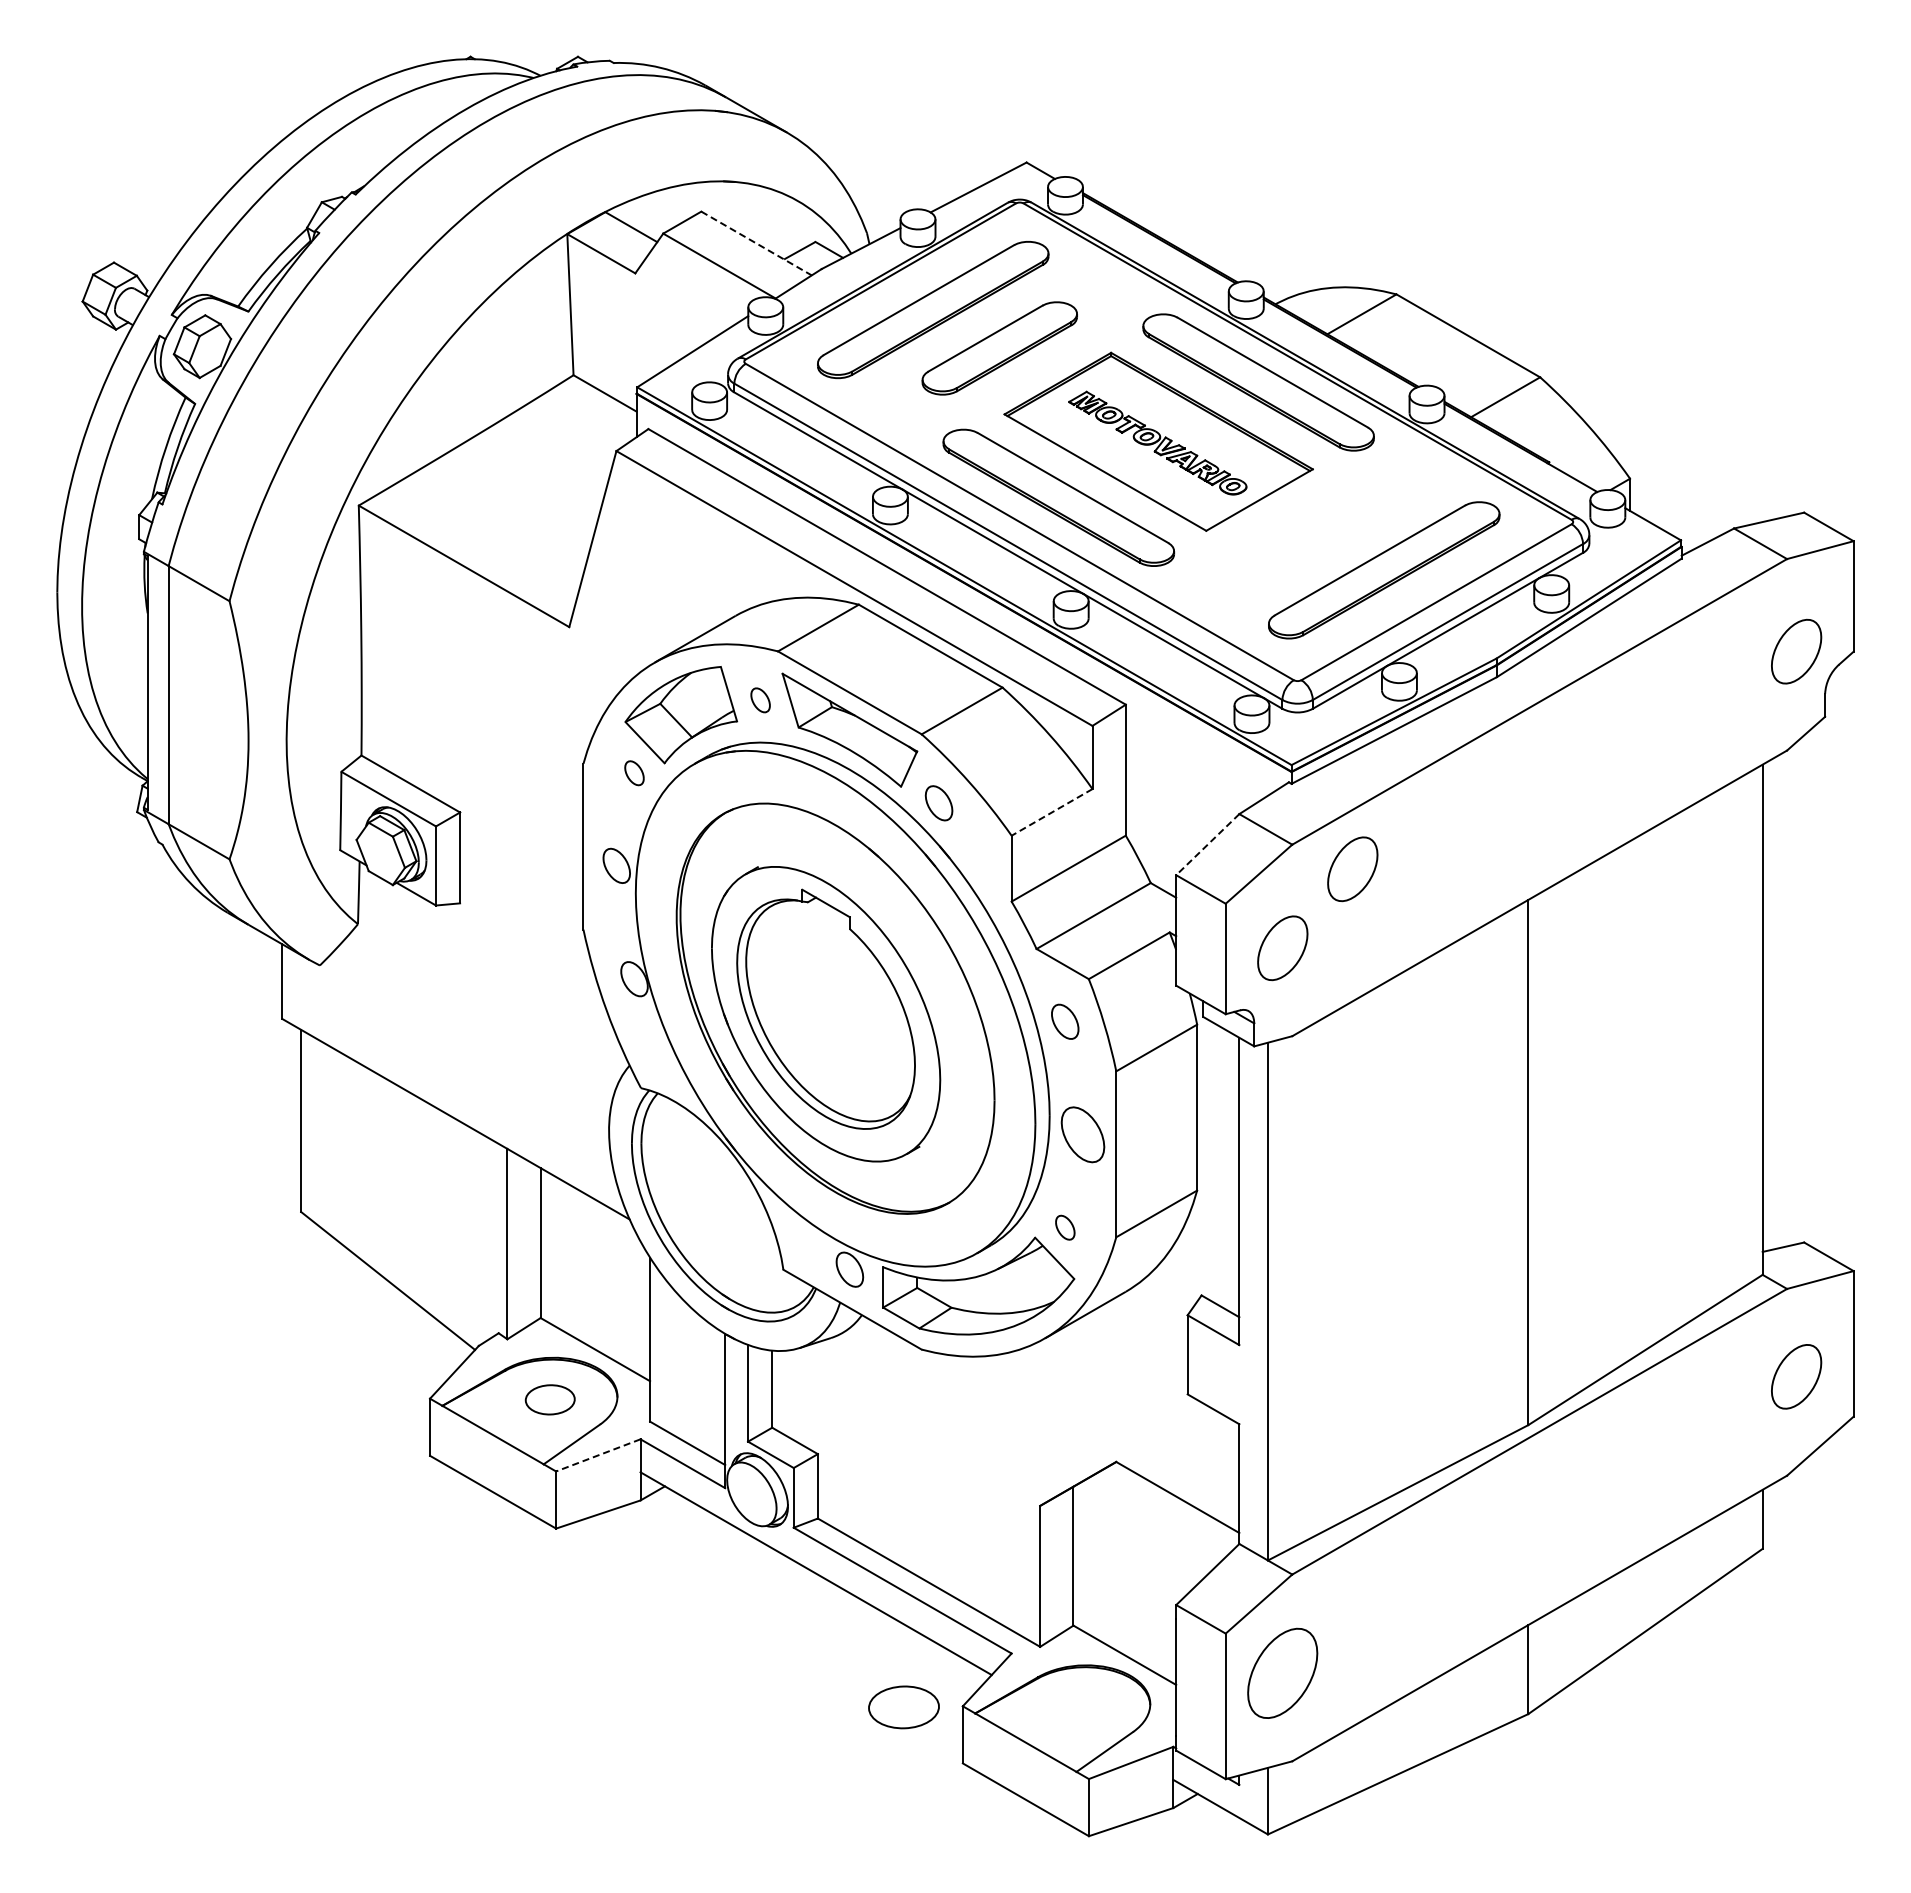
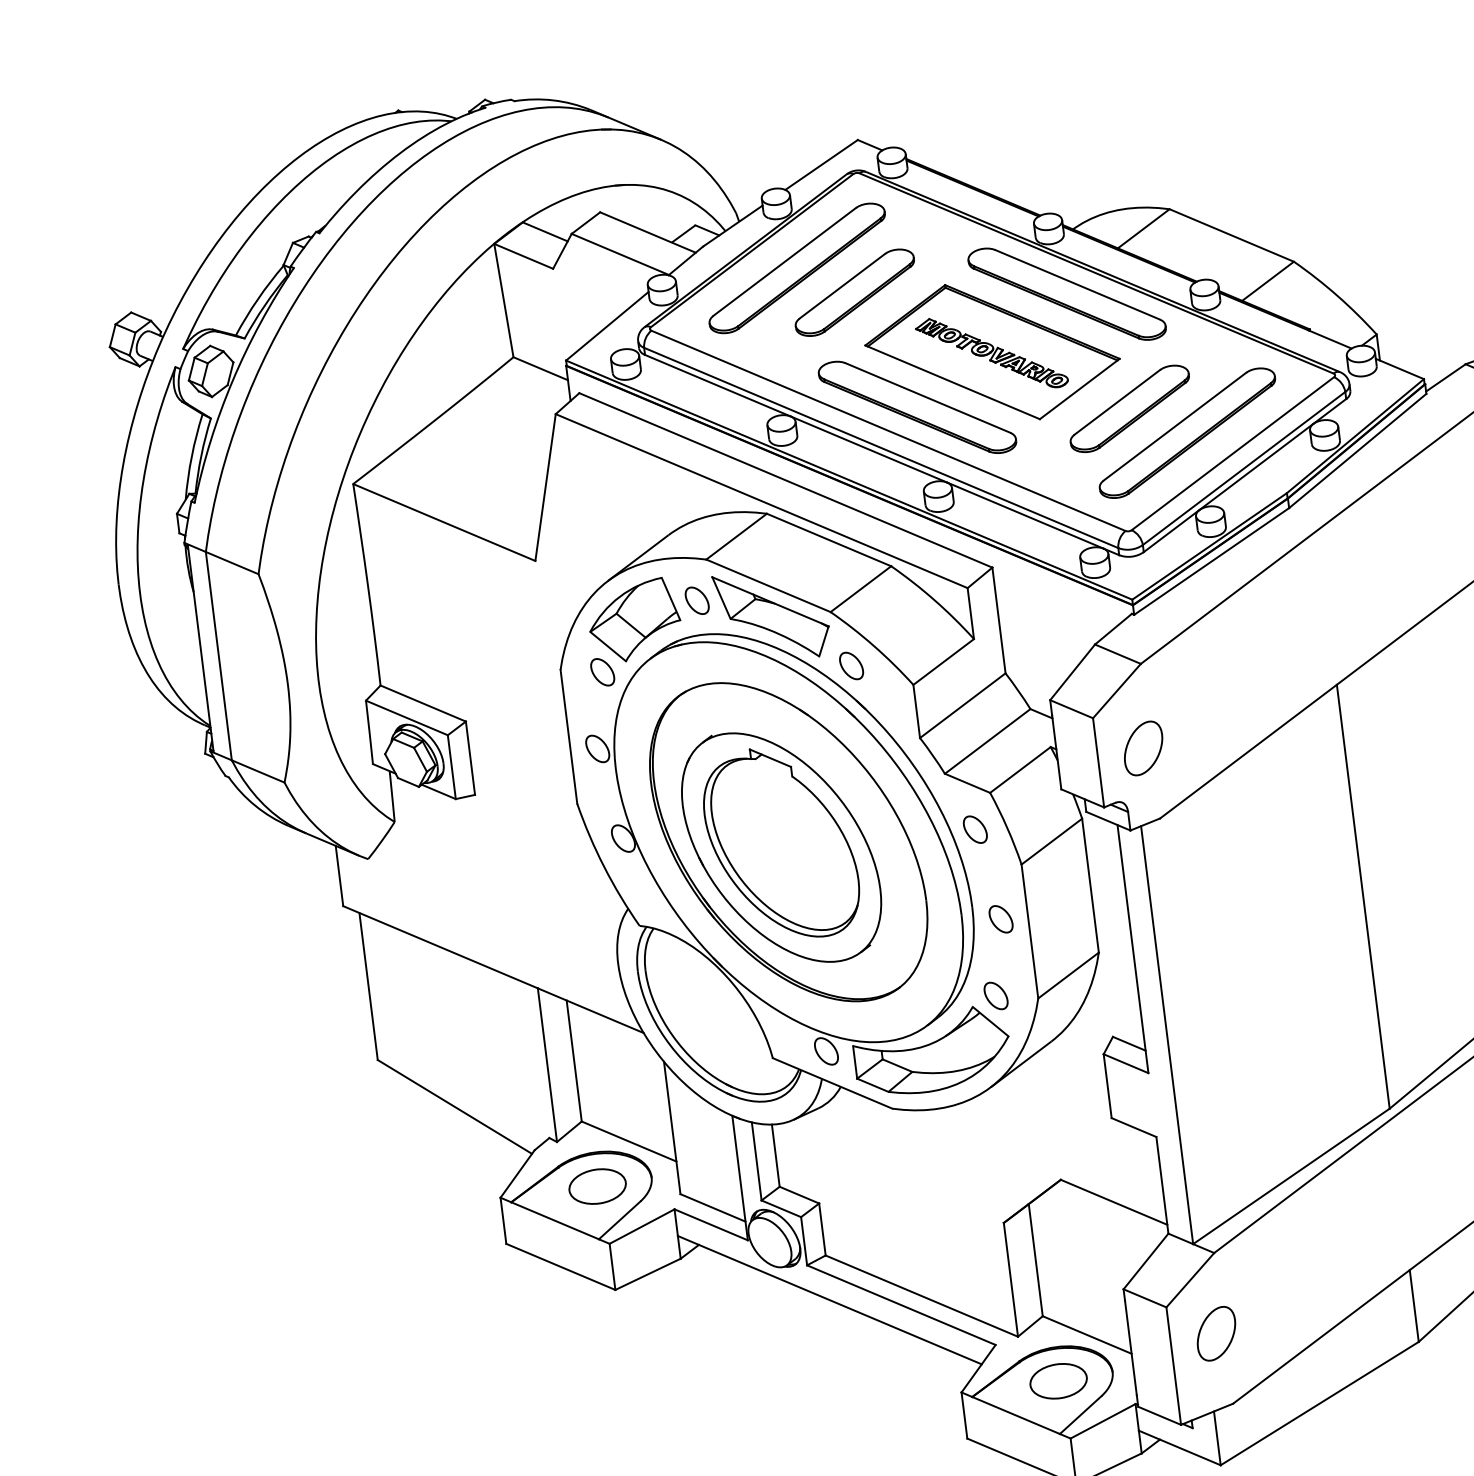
line: (756, 243) -> (647, 232), dashed -> solid
part: (1317, 531) -> (1129, 408), added
part: (760, 700) -> (697, 600), size x1.43
part: (634, 773) -> (602, 672), size x1.43
line: (1052, 812) -> (944, 662), dashed -> solid
line: (1207, 844) -> (1072, 672), dashed -> solid
part: (1352, 869) -> (1191, 677), removed
part: (1082, 1135) -> (1000, 919), size x0.62
part: (1065, 1227) -> (996, 995), size x1.43
part: (550, 1399) -> (597, 1186), size x1.43
line: (597, 1455) -> (641, 1226), dashed -> solid
part: (1282, 1673) -> (1216, 1333), size x0.71
part: (903, 1707) -> (1058, 1381), moved

